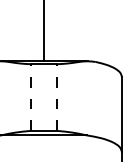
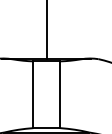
line: (30, 97) -> (33, 94), dashed -> solid
line: (57, 97) -> (60, 94), dashed -> solid

